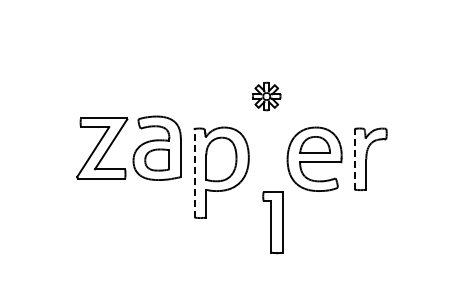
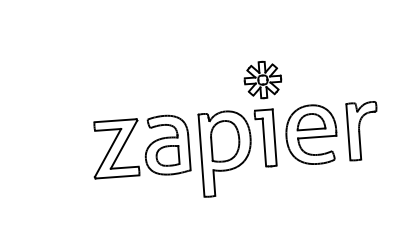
part: (266, 96) -> (262, 80), size x1.43
part: (134, 151) -> (146, 149), moved
line: (354, 158) -> (348, 131), dashed -> solid
line: (194, 172) -> (201, 154), dashed -> solid
part: (272, 222) -> (265, 138), moved

